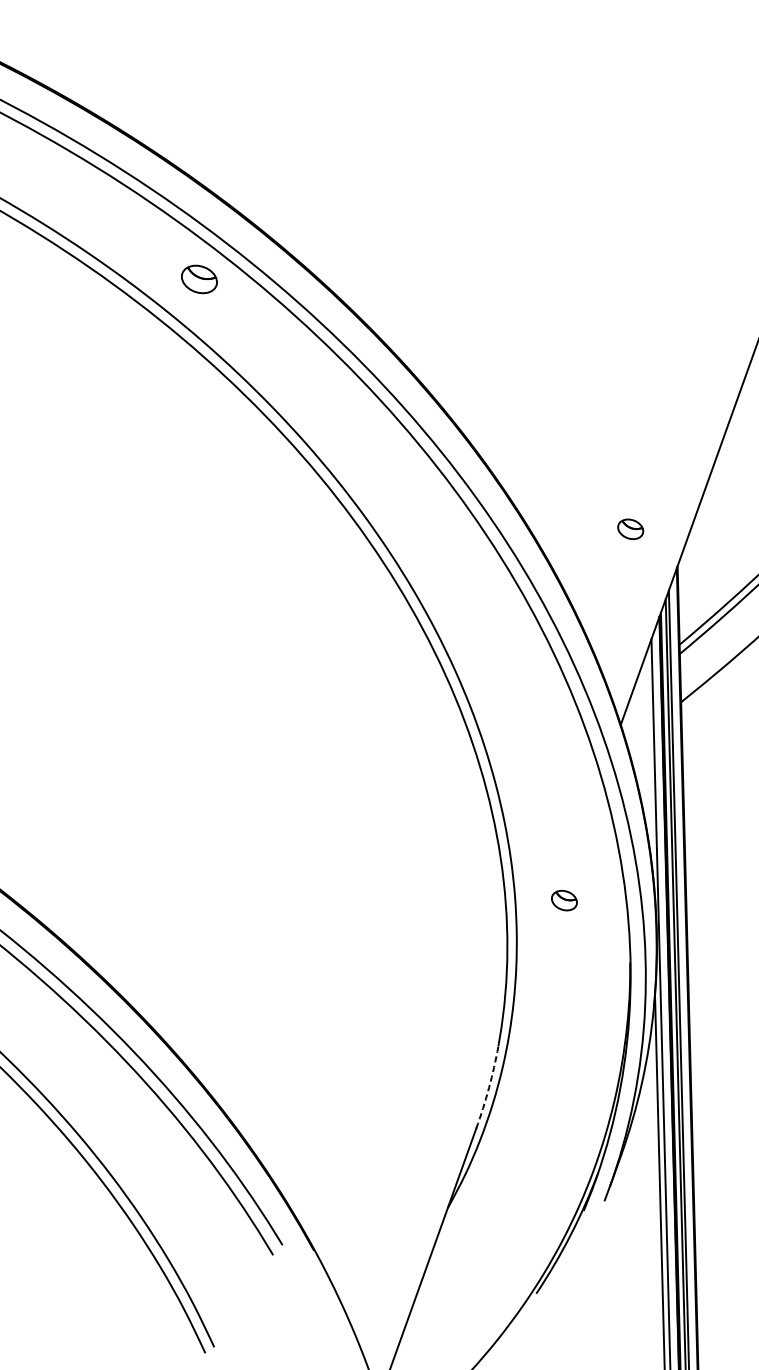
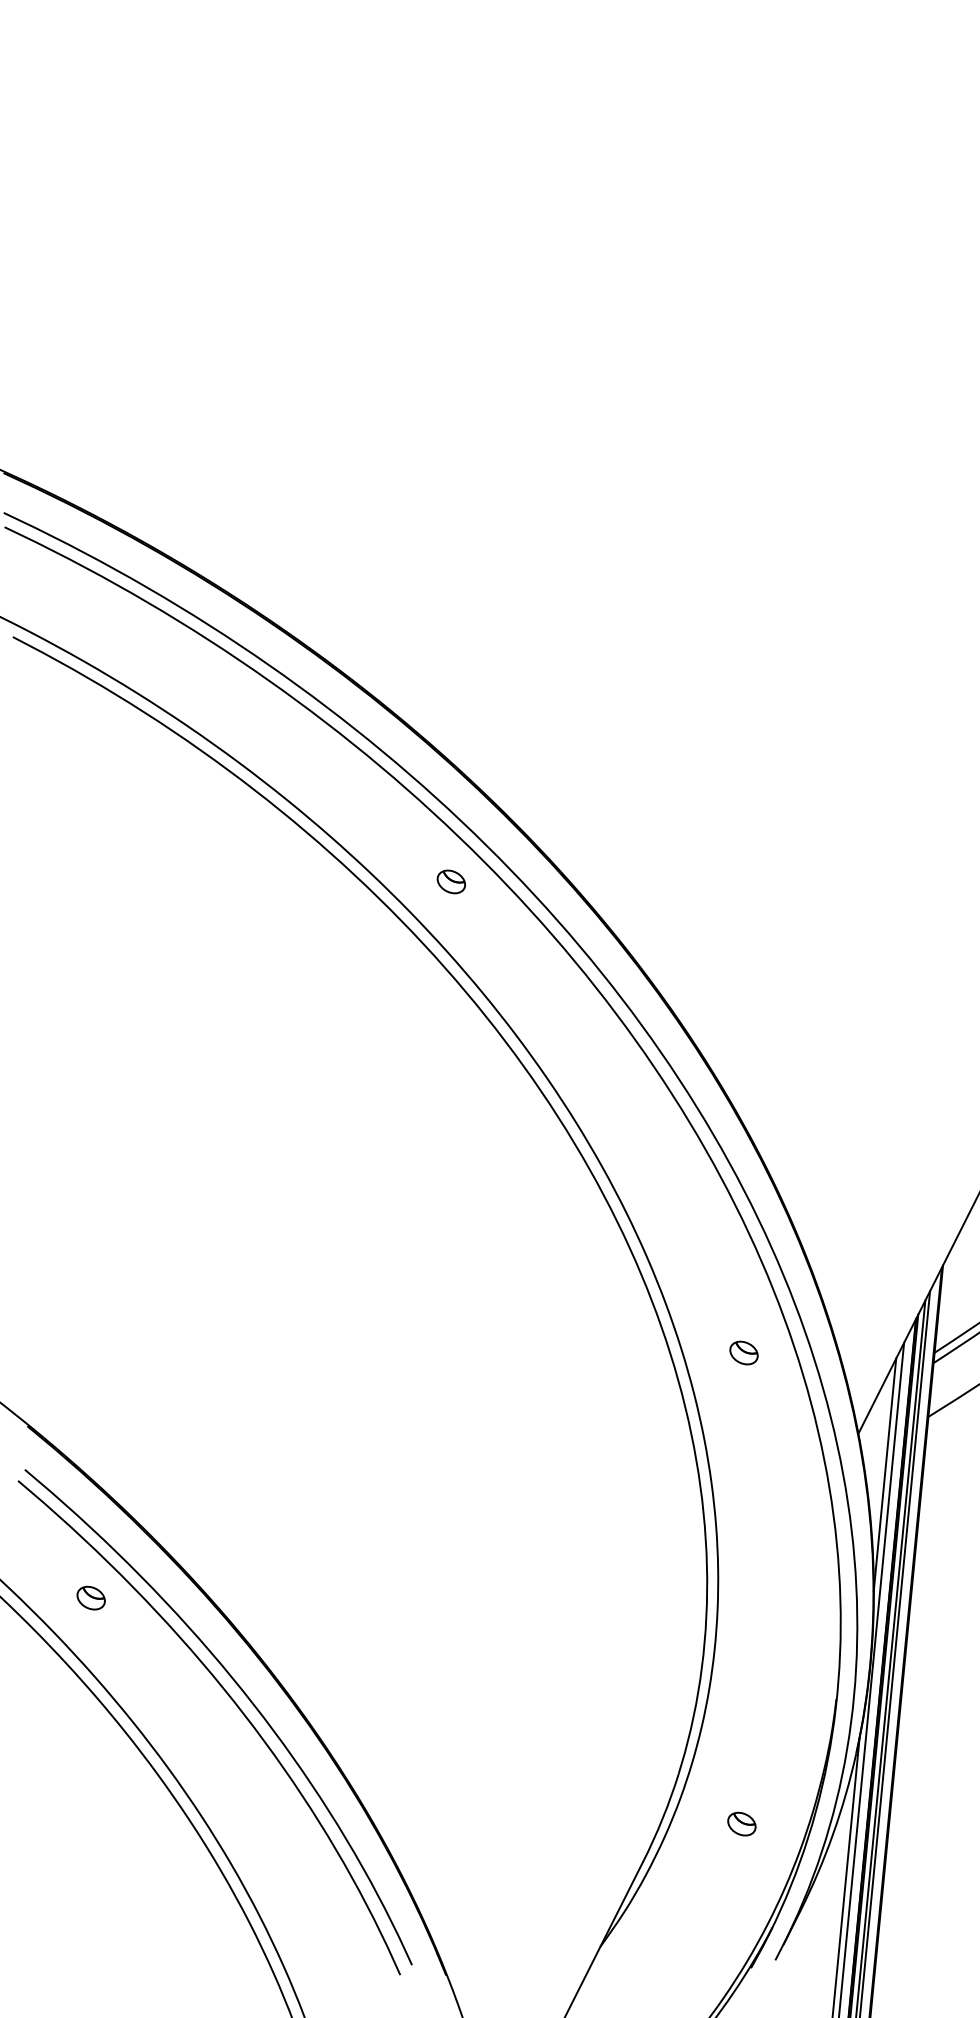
part: (199, 279) -> (451, 881), size x0.71
part: (630, 528) -> (743, 1352), moved
line: (648, 758) -> (884, 1474), added
part: (564, 900) -> (741, 1823), moved
arc: (488, 1087) -> (662, 1818), dashed -> solid

